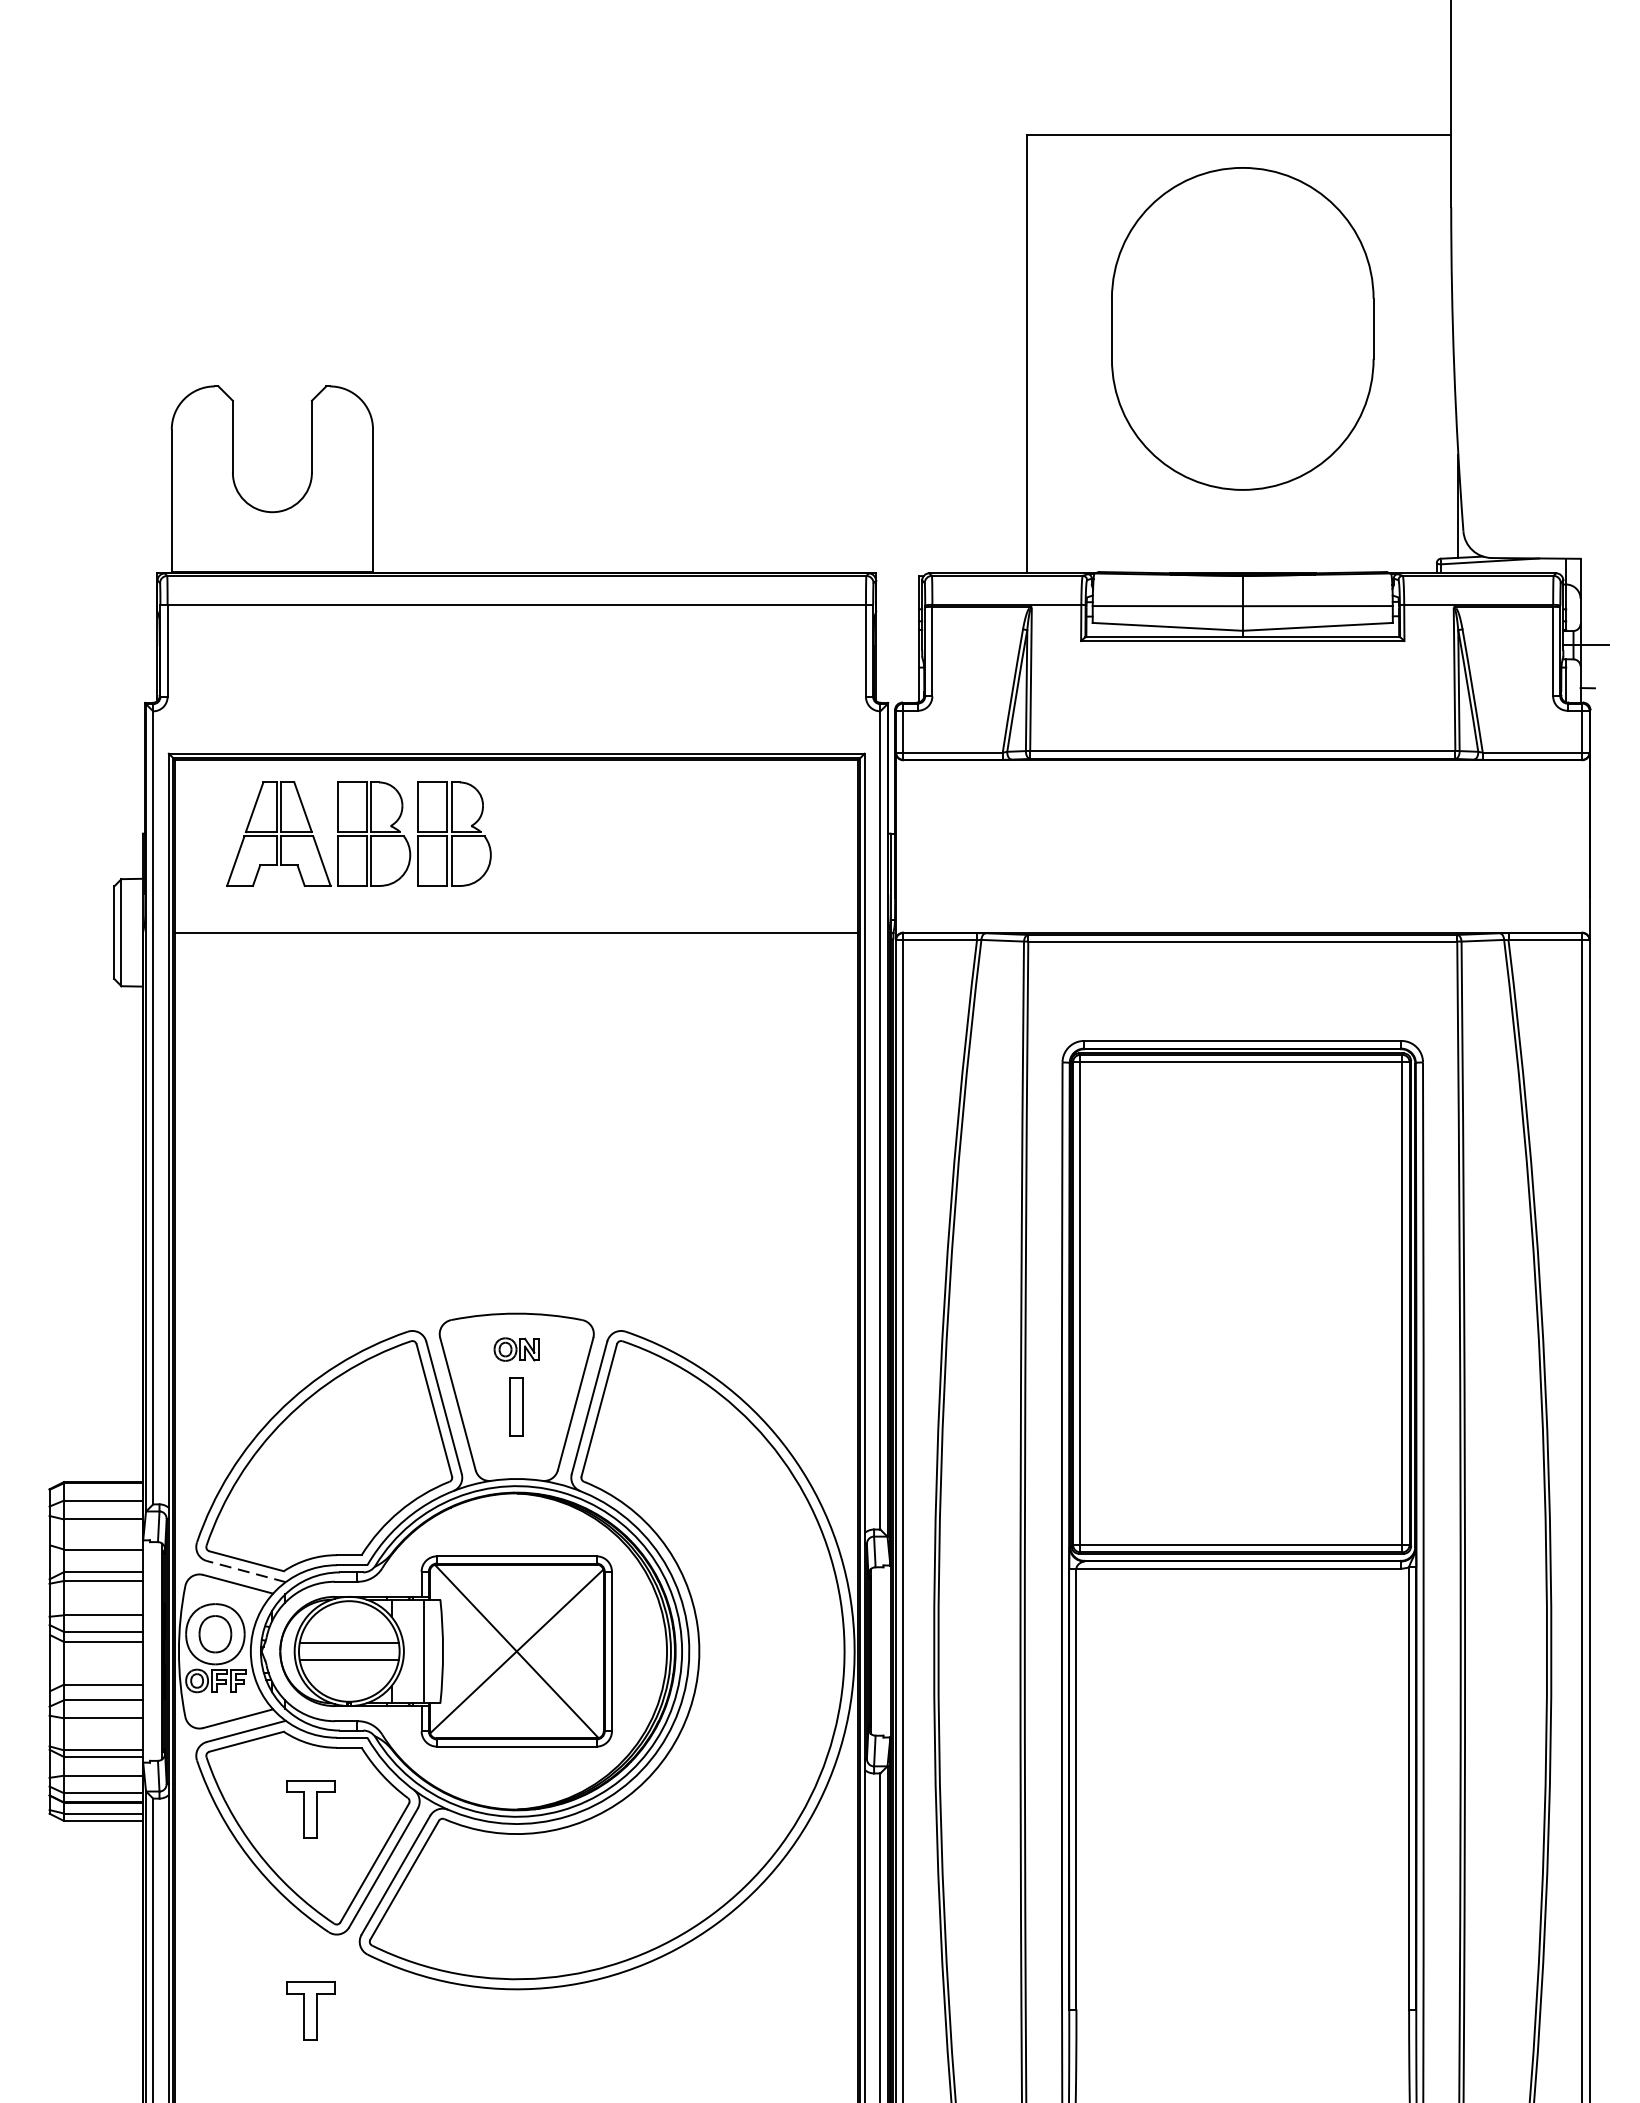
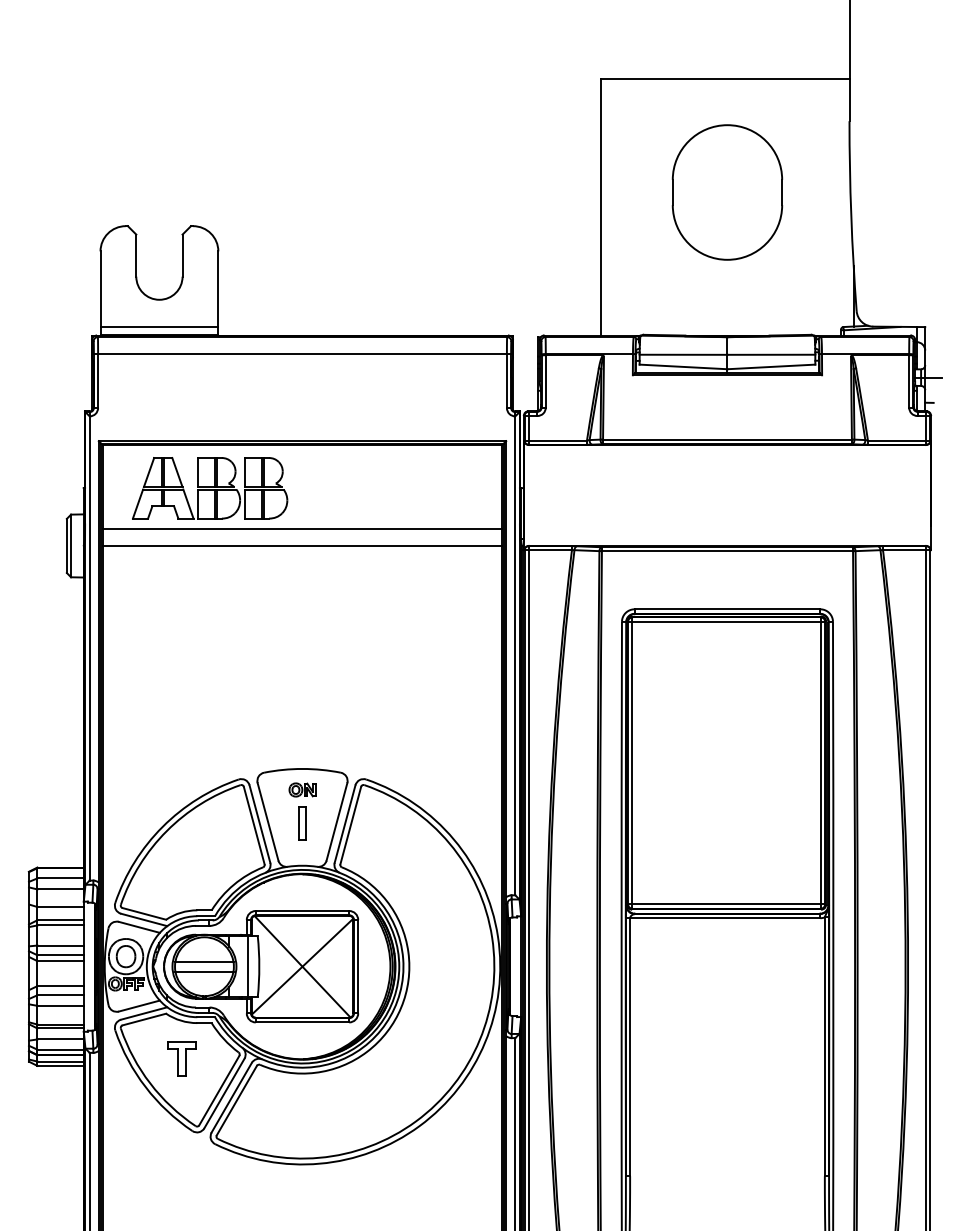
part: (1242, 328) -> (727, 192), size x0.71
line: (272, 559) -> (159, 327), added
line: (516, 904) -> (302, 529), added
line: (246, 1570) -> (144, 919), dashed -> solid
part: (310, 2009) -> (181, 1176), removed

